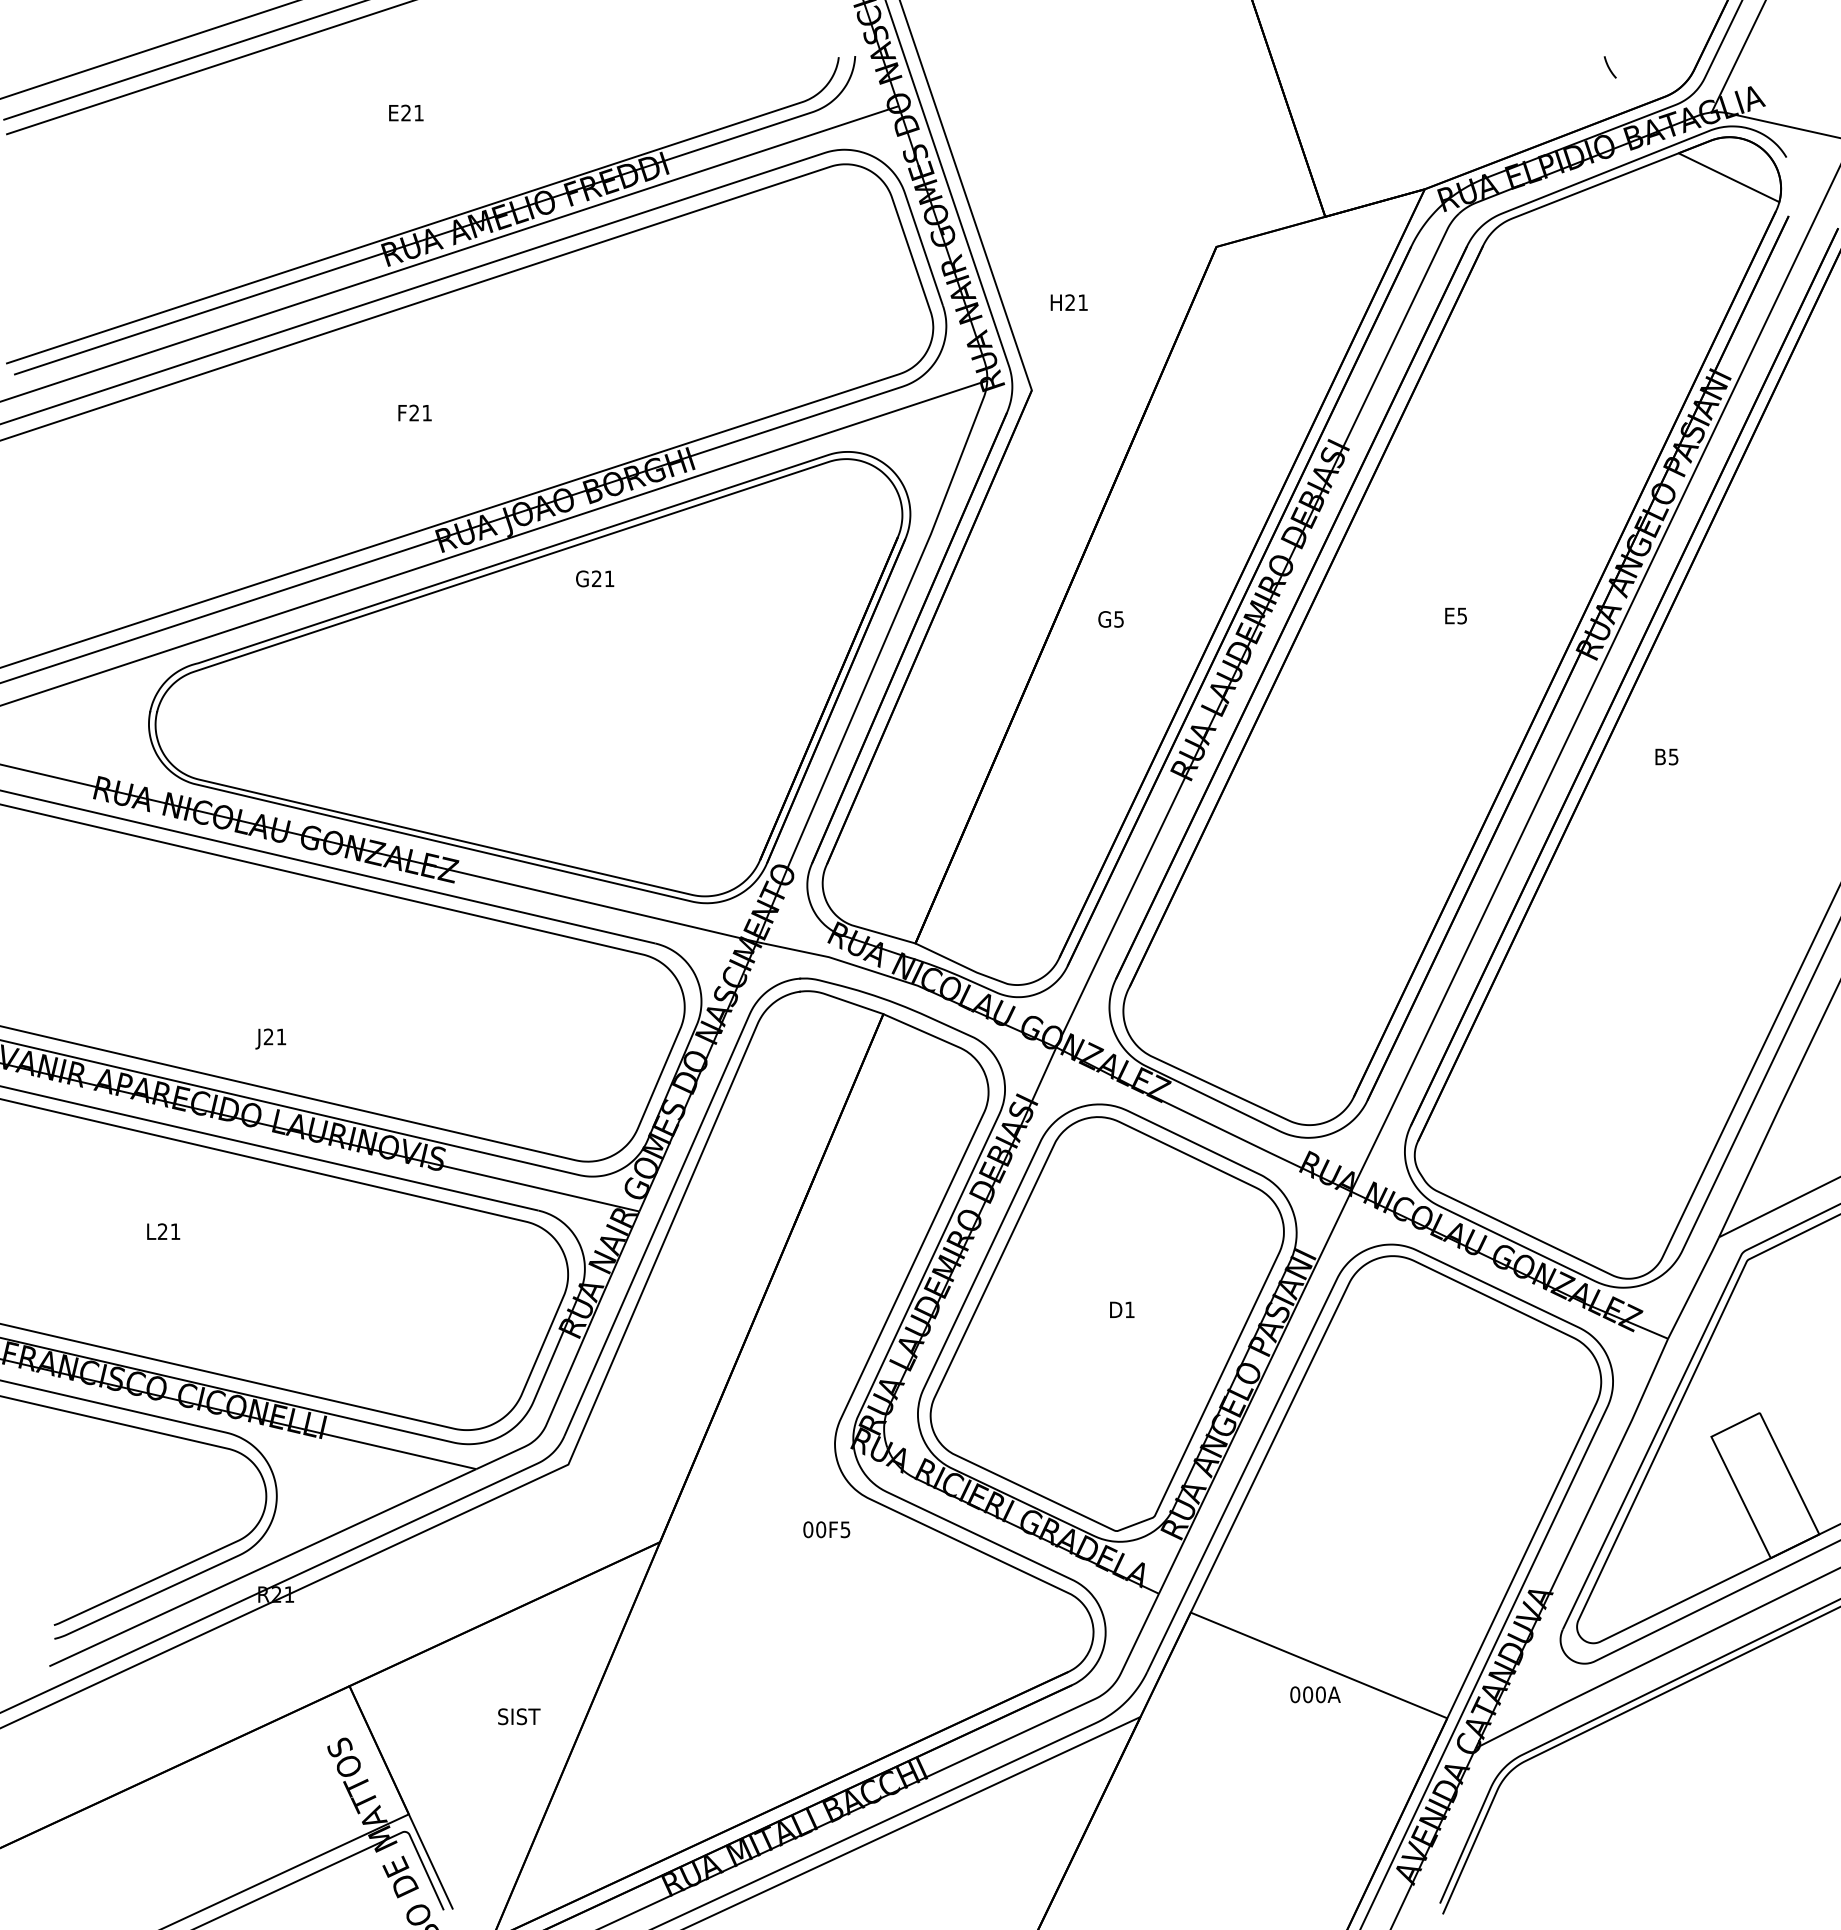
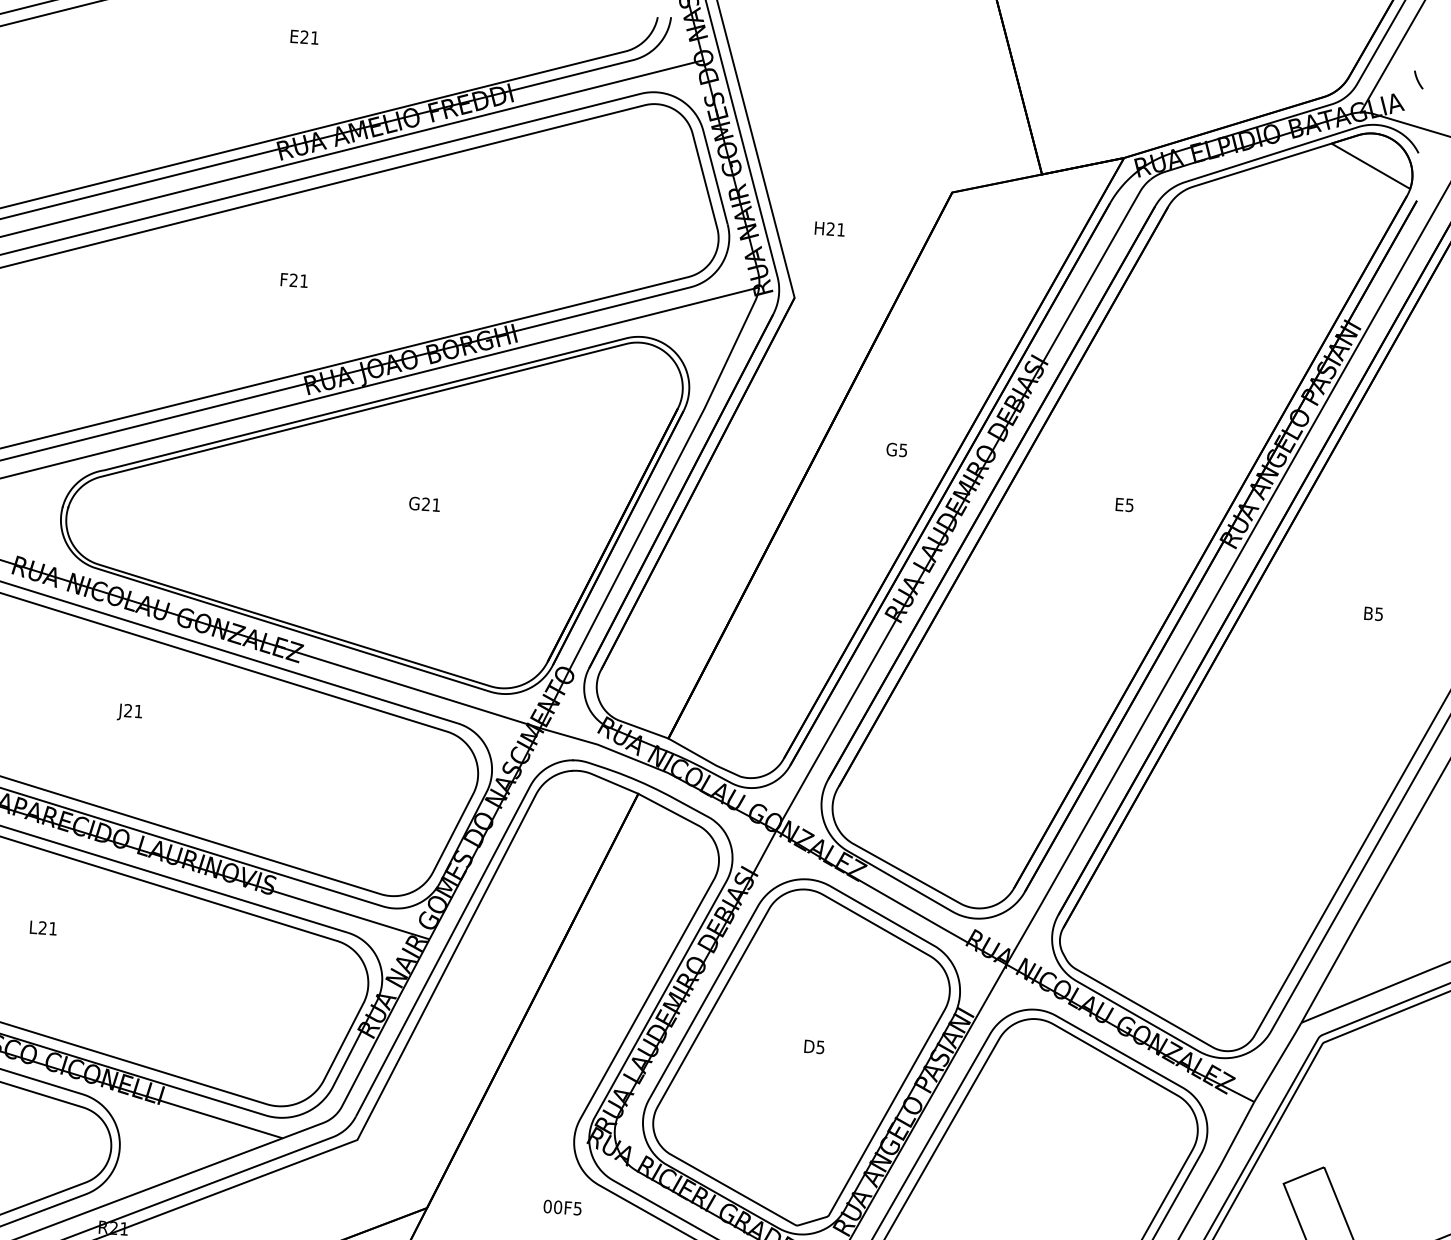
curve: (1609, 67) -> (1418, 80), moved
text: (595, 578) -> (425, 504), moved
text: (1110, 619) -> (896, 450), moved
text: (1666, 756) -> (1373, 613), moved
text: (270, 1038) -> (129, 712), moved
text: (1129, 1309) -> (820, 1047), D1 -> D5

